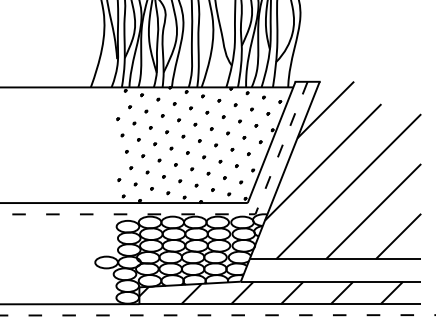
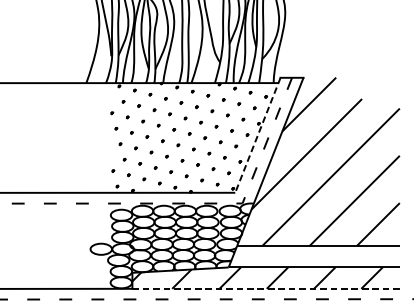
line: (271, 142) -> (257, 135), solid -> dashed
line: (280, 304) -> (266, 289), solid -> dashed

